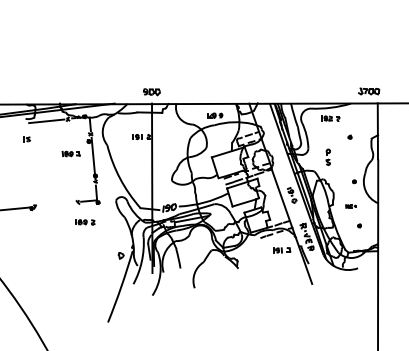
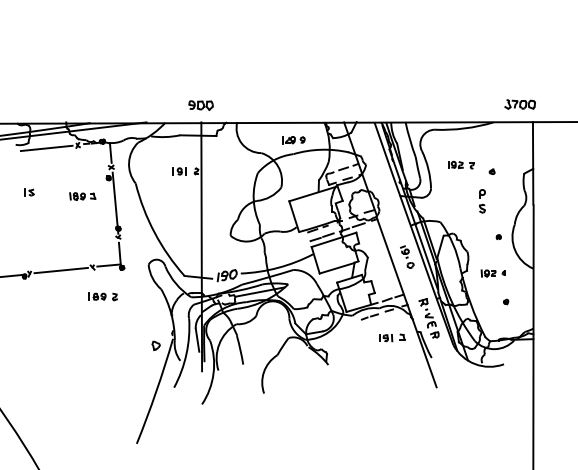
part: (330, 118) -> (460, 164), moved
part: (26, 139) -> (28, 192), moved
part: (327, 156) -> (481, 200), moved
line: (56, 204) -> (61, 270), added
part: (350, 206) -> (492, 273), size x1.67

